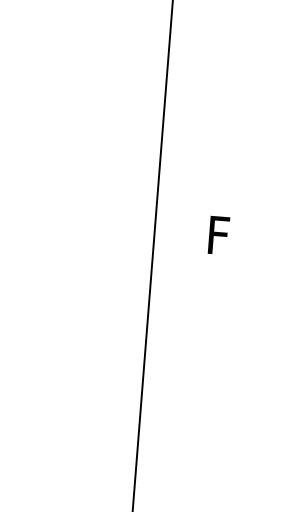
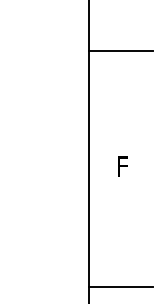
line: (231, 18) -> (120, 50), added
line: (196, 461) -> (120, 287), added

